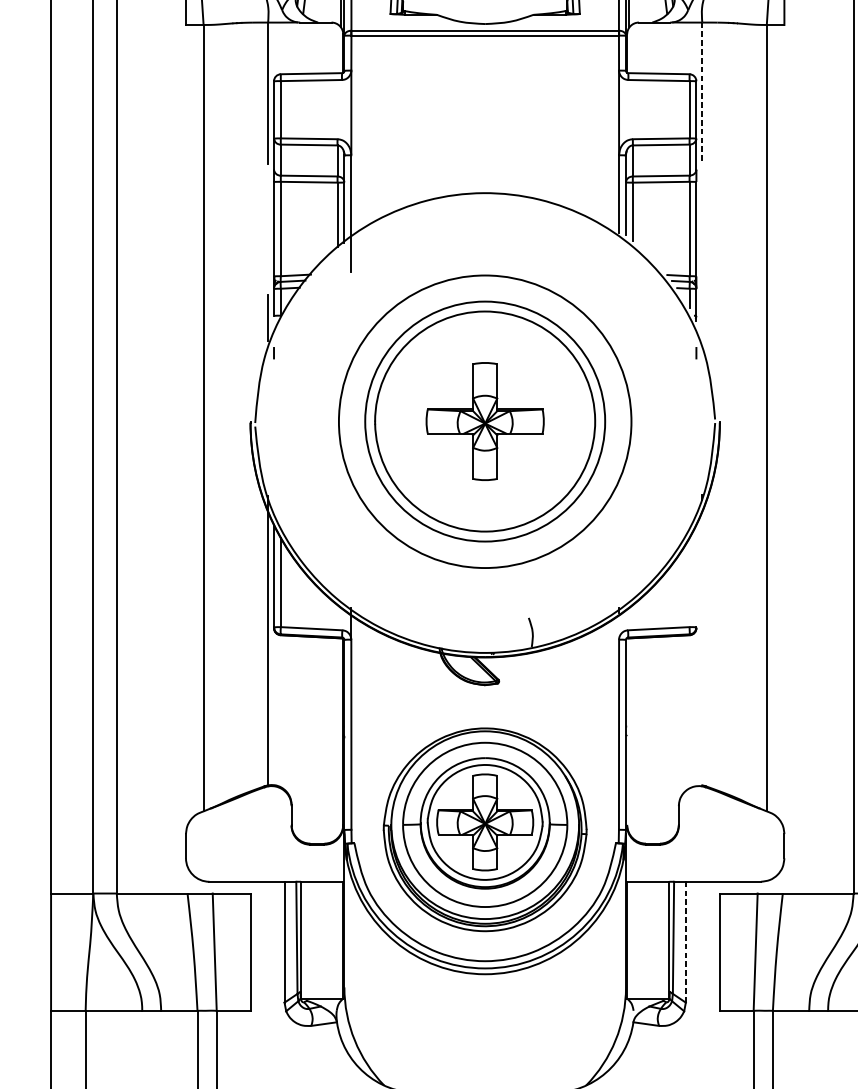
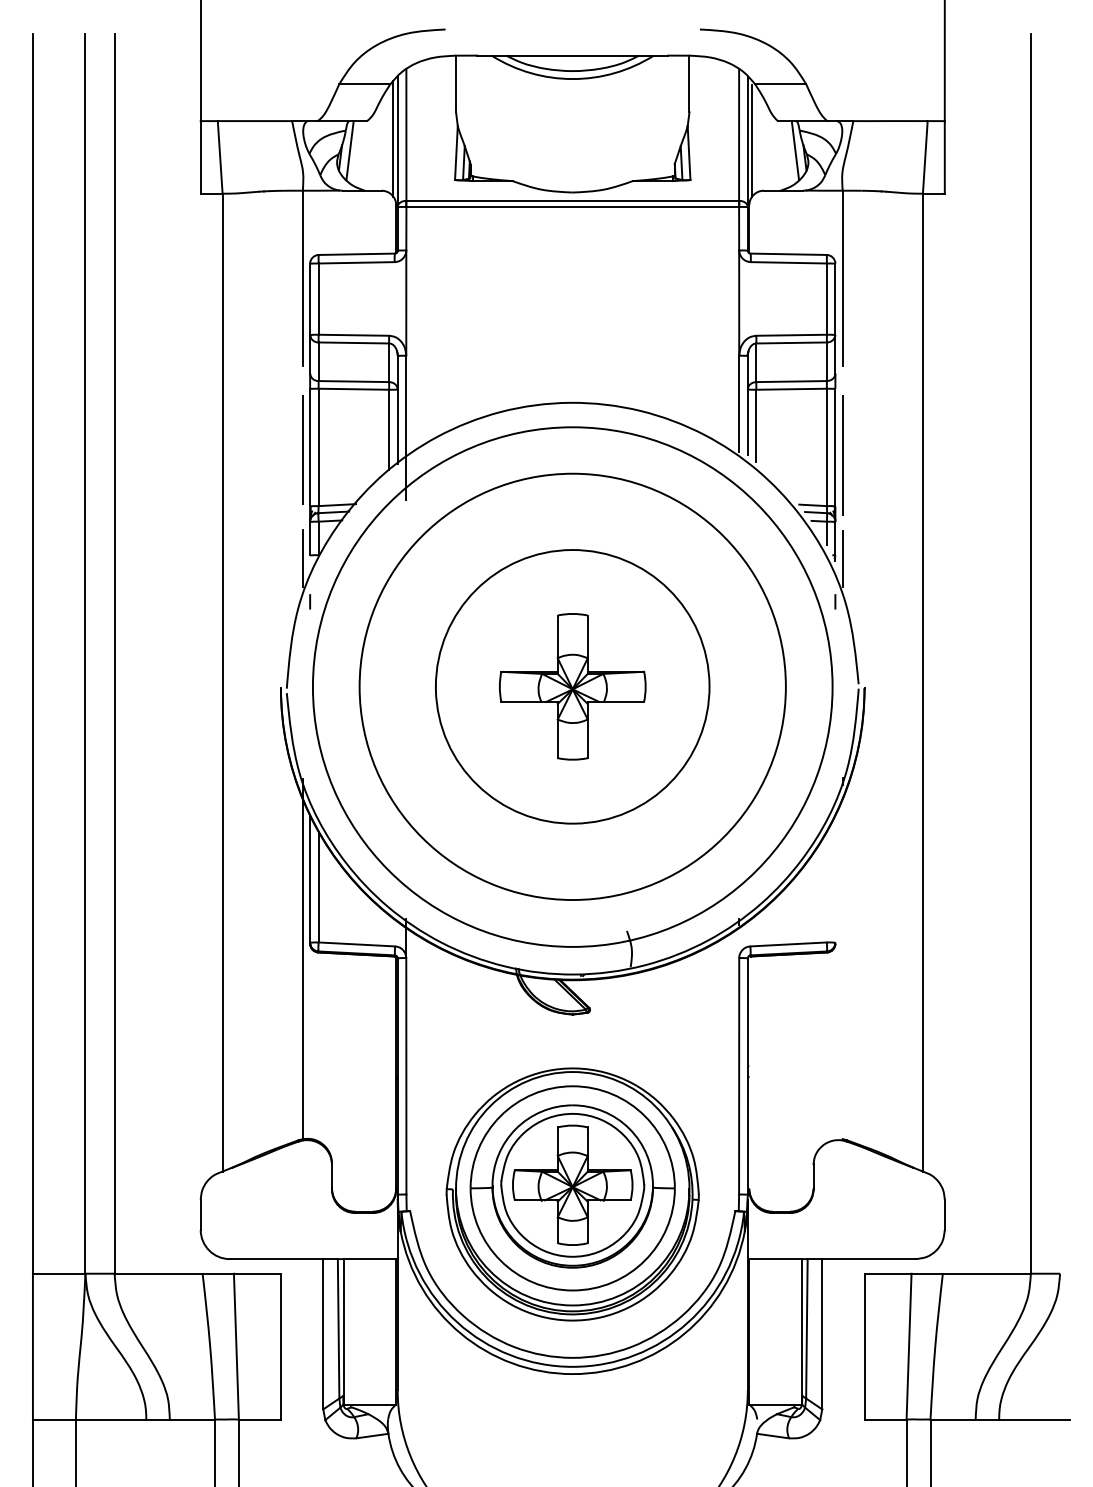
line: (702, 93) -> (842, 278), dashed -> solid
line: (267, 230) -> (302, 449), added
line: (702, 235) -> (842, 455), added
line: (702, 318) -> (842, 558), added
circle: (484, 421) -> (572, 686), size x1.43
circle: (484, 421) -> (572, 686), size x1.43
line: (686, 942) -> (822, 1334), dashed -> solid

